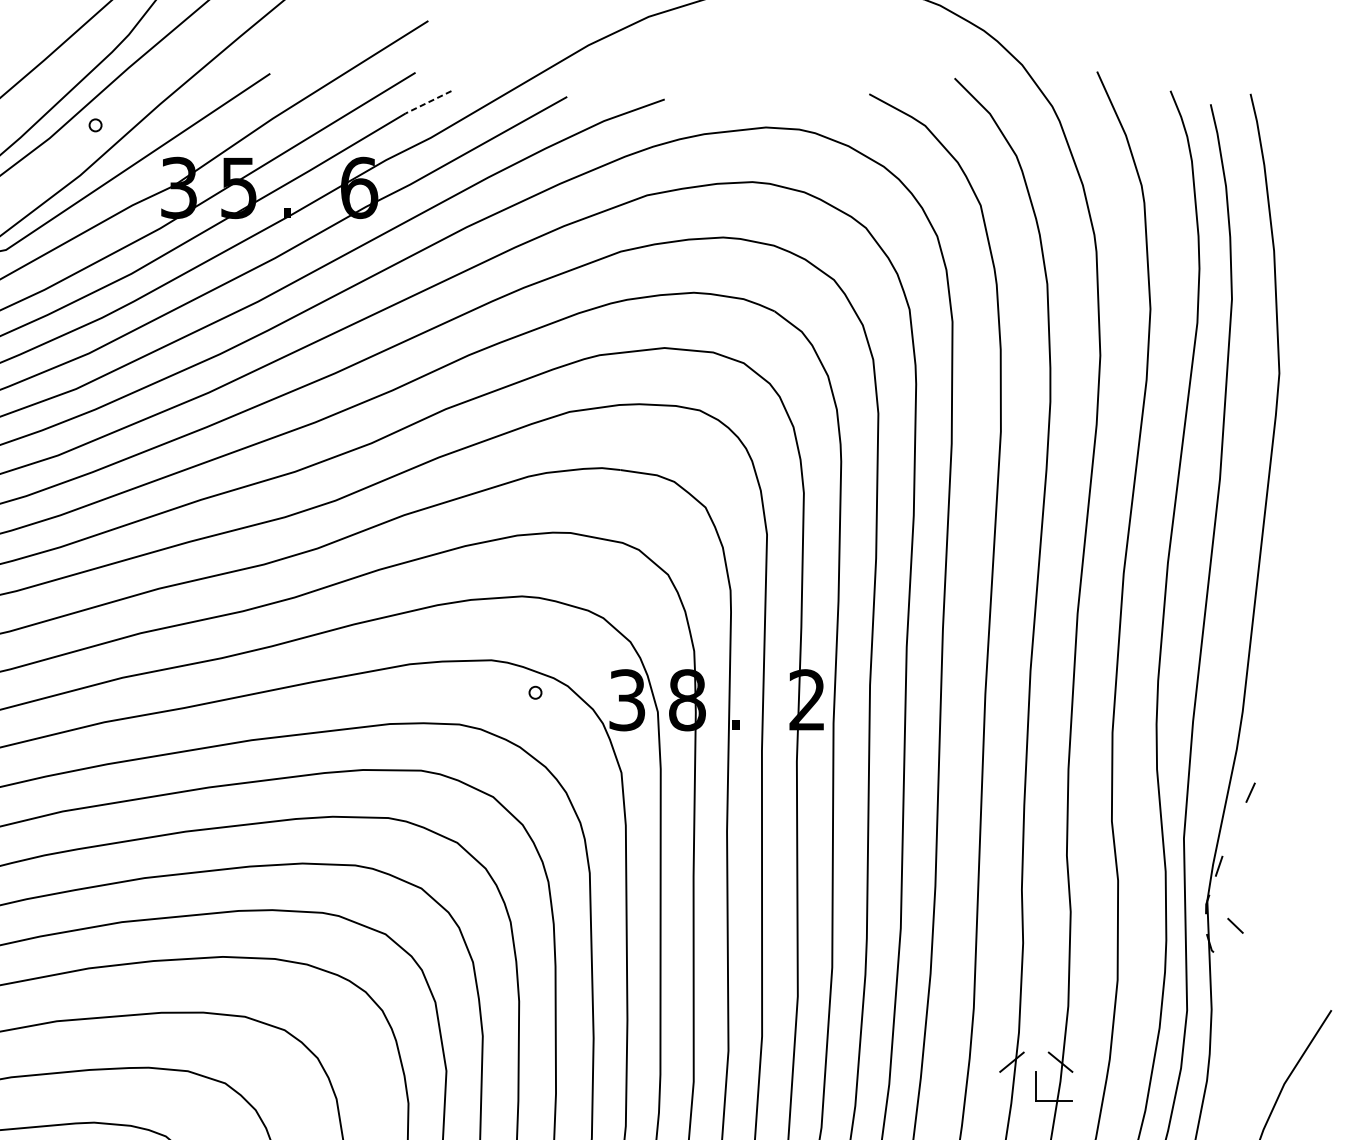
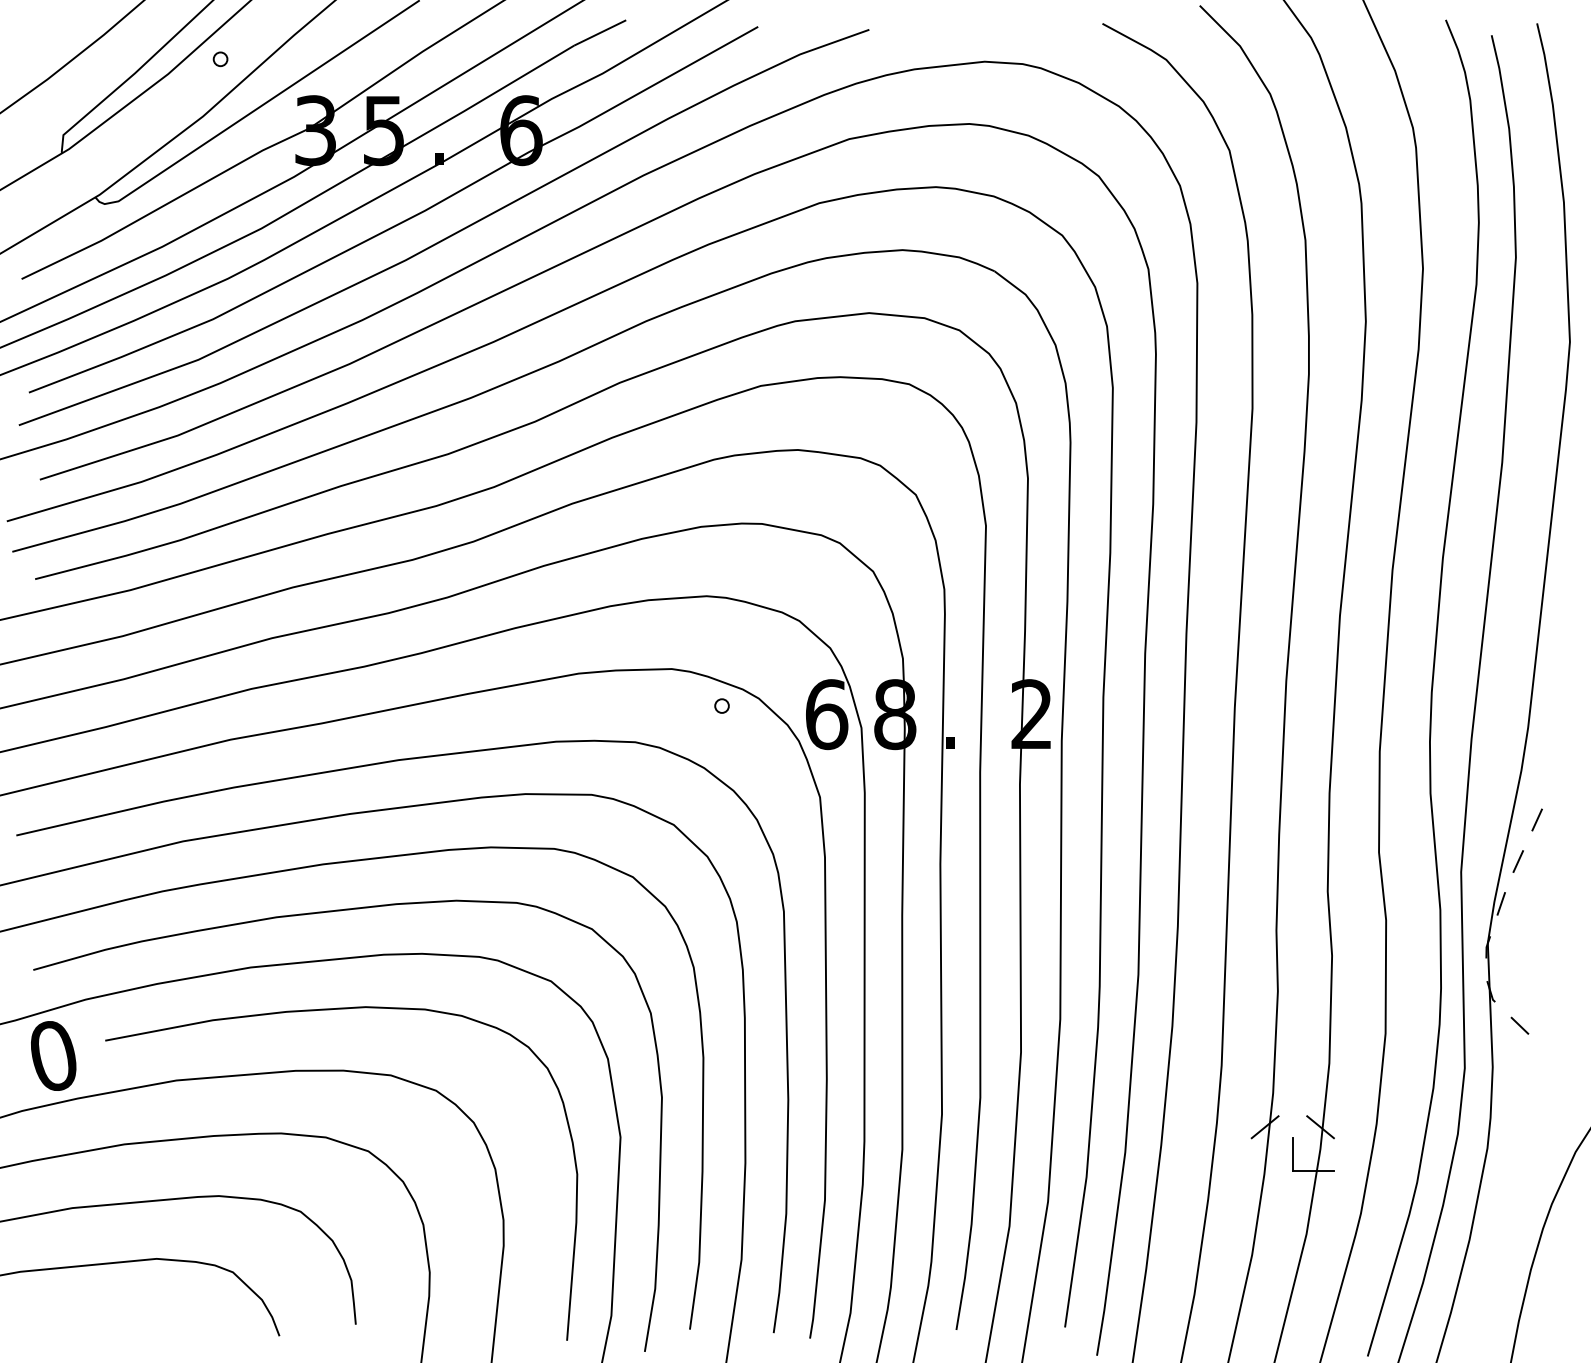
line: (428, 101) -> (600, 32), dashed -> solid
text: (628, 700) -> (827, 714), 3 -> 6
line: (1233, 829) -> (1517, 861), added
line: (1235, 925) -> (1519, 1025), moved

